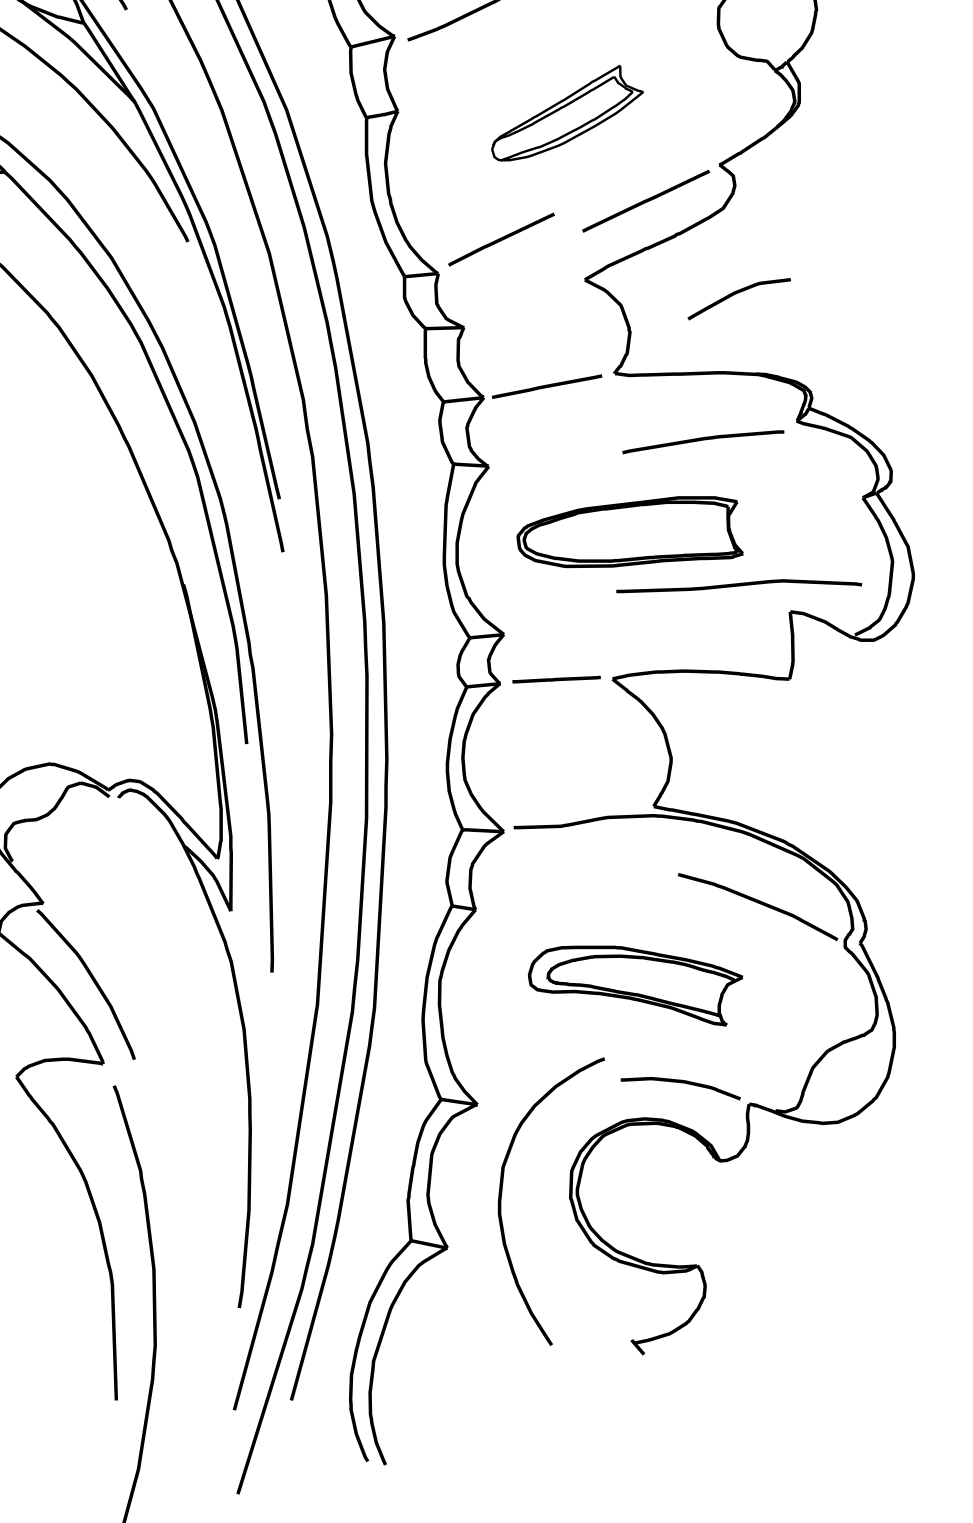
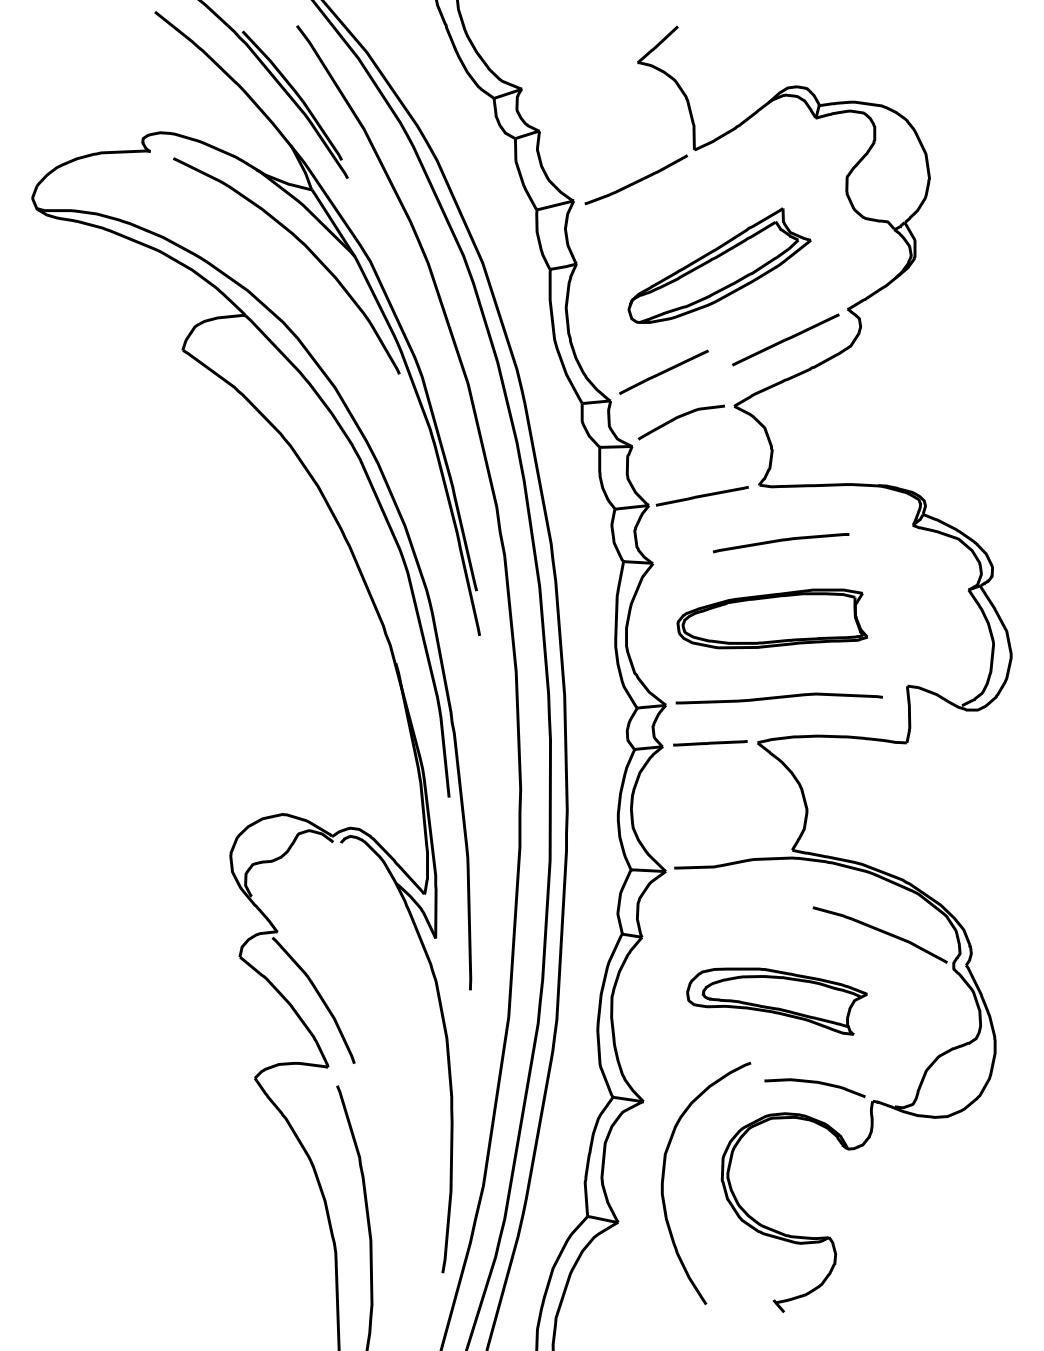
part: (567, 112) -> (719, 265), size x1.43
curve: (737, 294) -> (679, 418), moved
curve: (703, 440) -> (781, 541), moved
curve: (738, 586) -> (778, 698), moved

